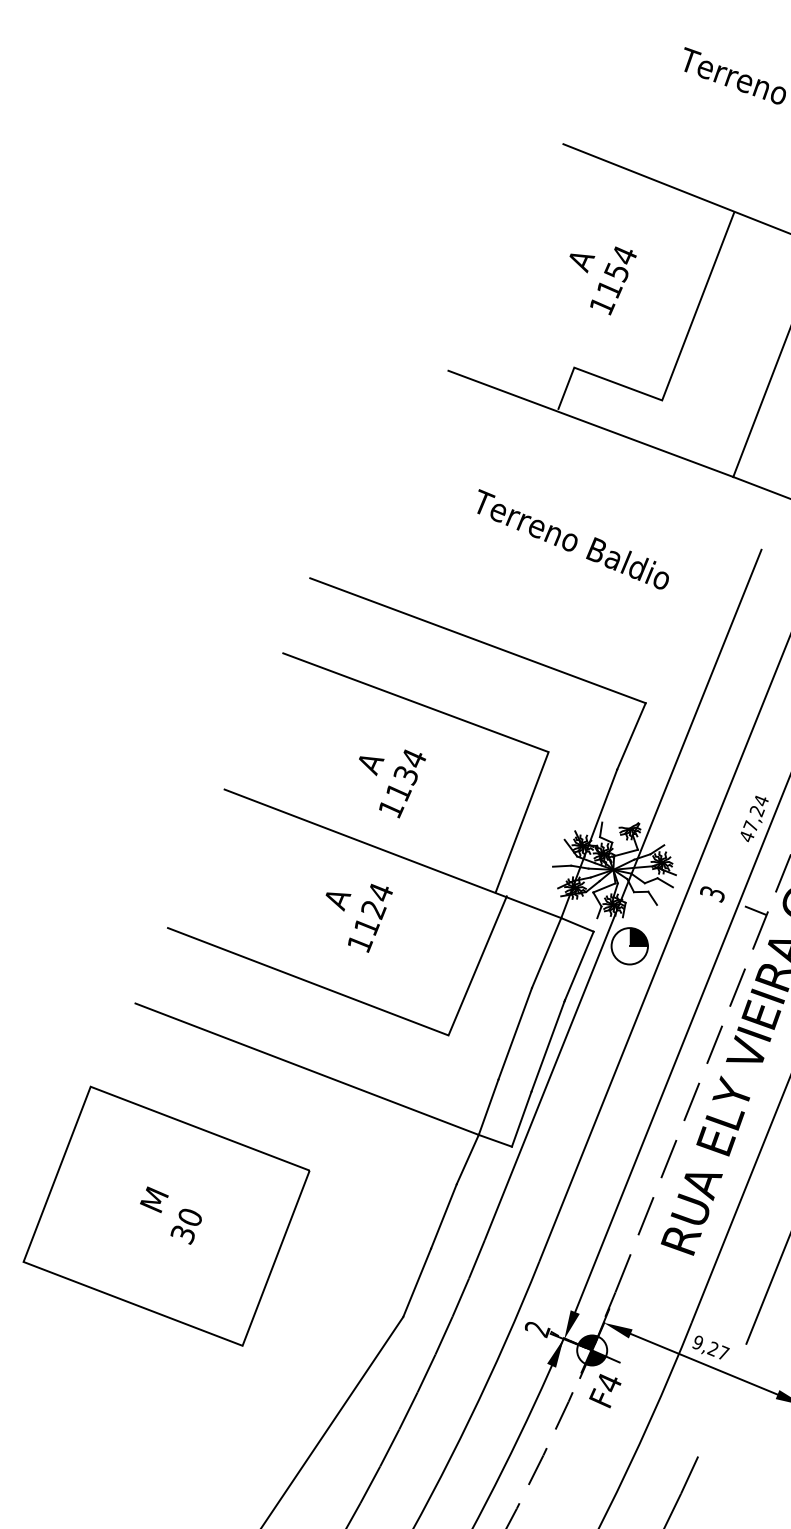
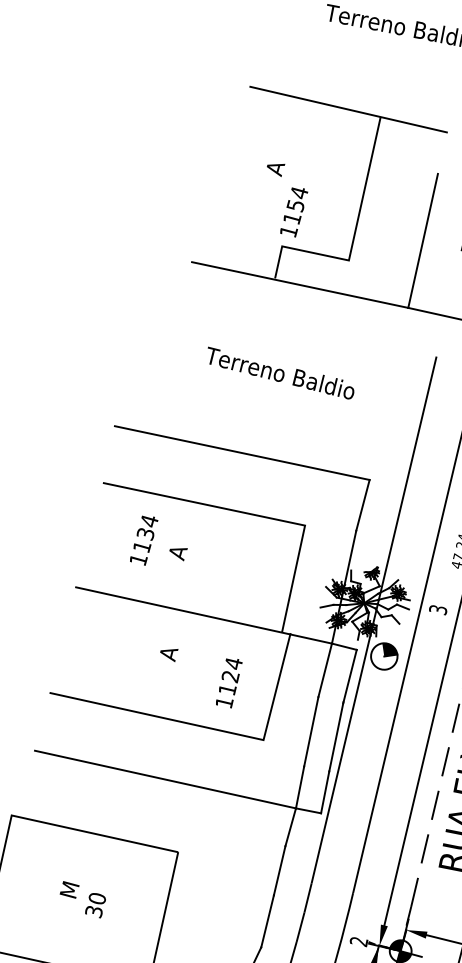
text: (613, 280) -> (294, 212), moved
text: (572, 539) -> (280, 372), moved
text: (402, 783) -> (143, 540), moved
text: (370, 917) -> (229, 682), moved

